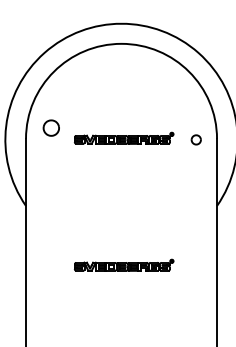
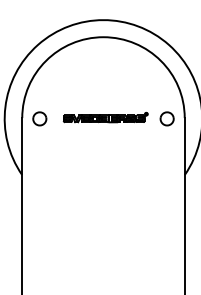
part: (50, 127) -> (39, 118), moved
part: (195, 139) -> (166, 118), size x1.67
part: (123, 265) -> (105, 225), removed

